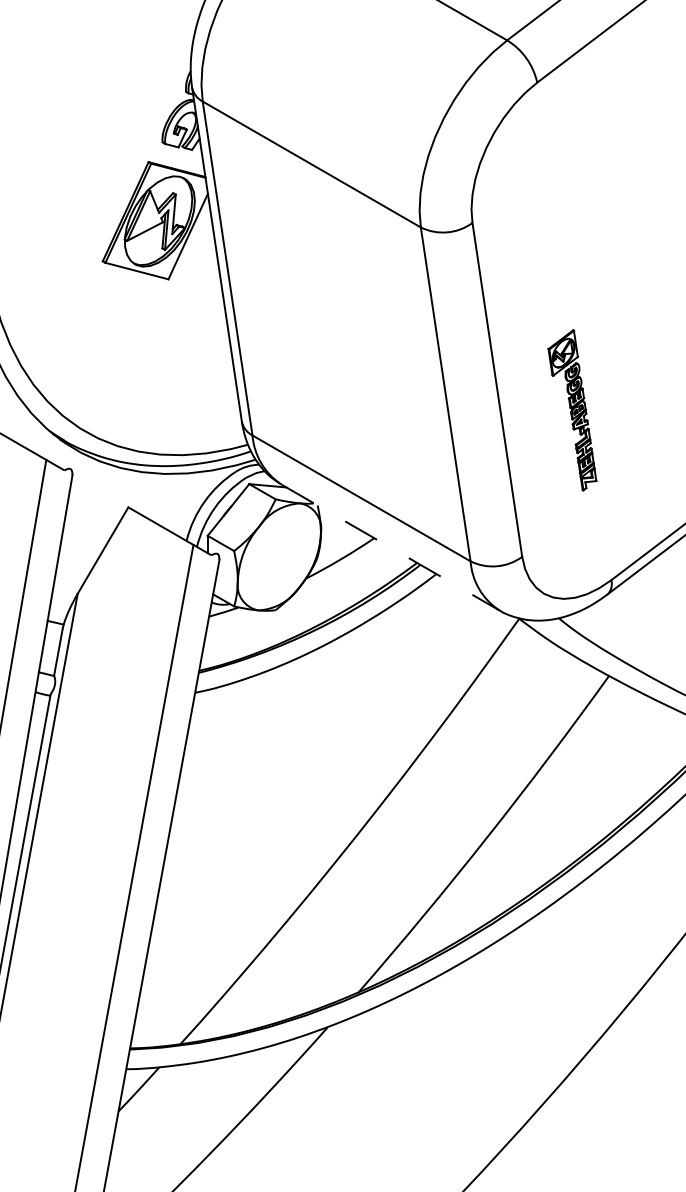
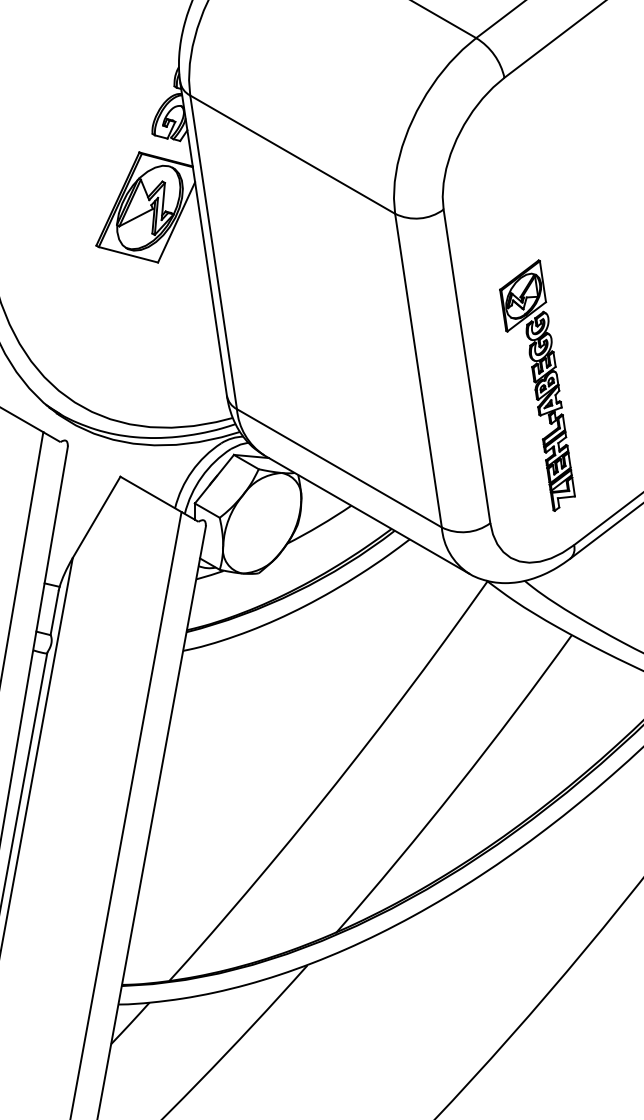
part: (572, 410) -> (537, 385), size x1.67
line: (391, 547) -> (367, 514), dashed -> solid

